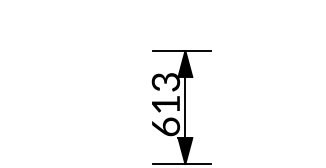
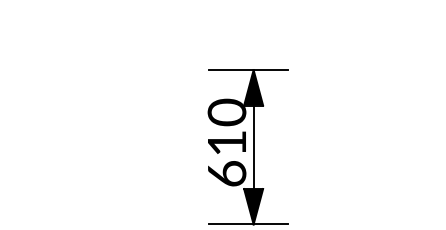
text: (165, 82) -> (226, 112), 613 -> 610

